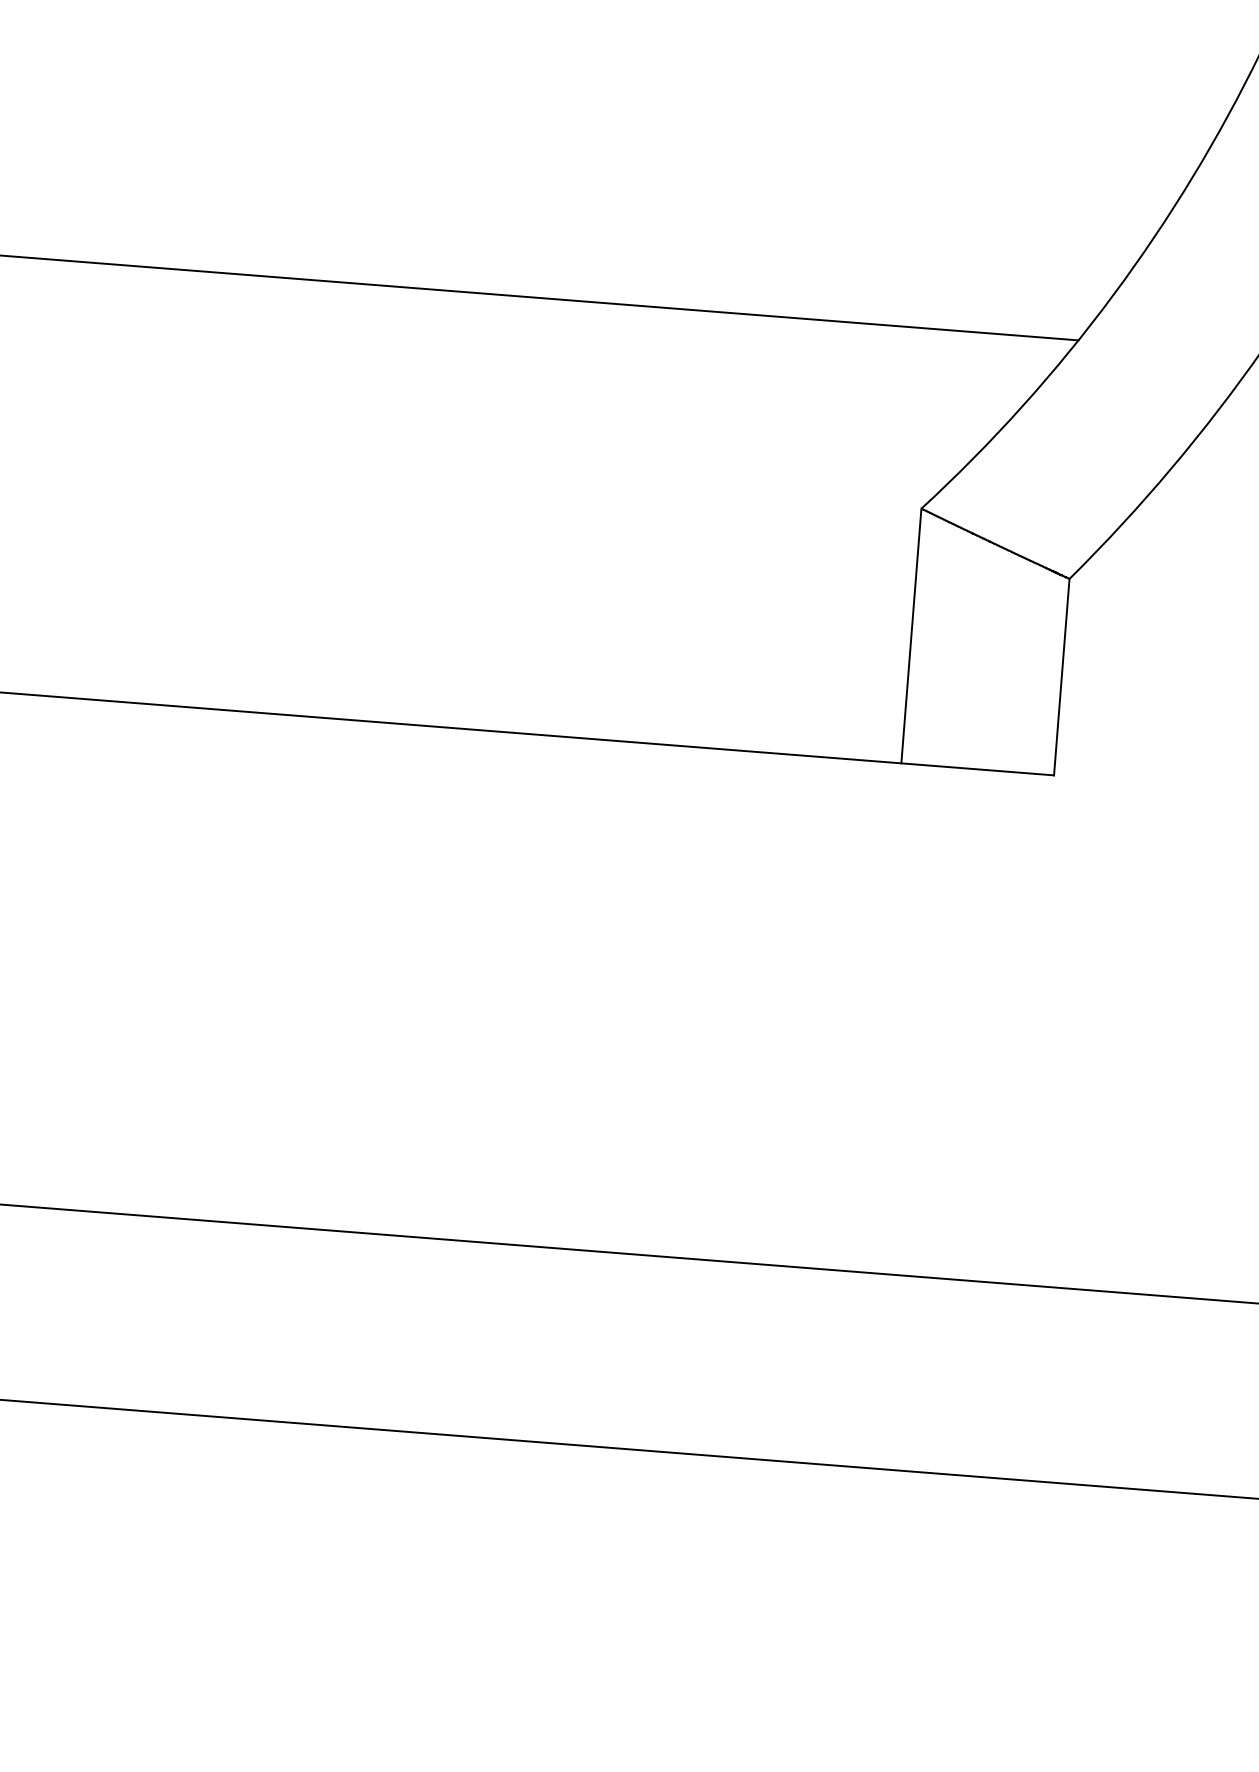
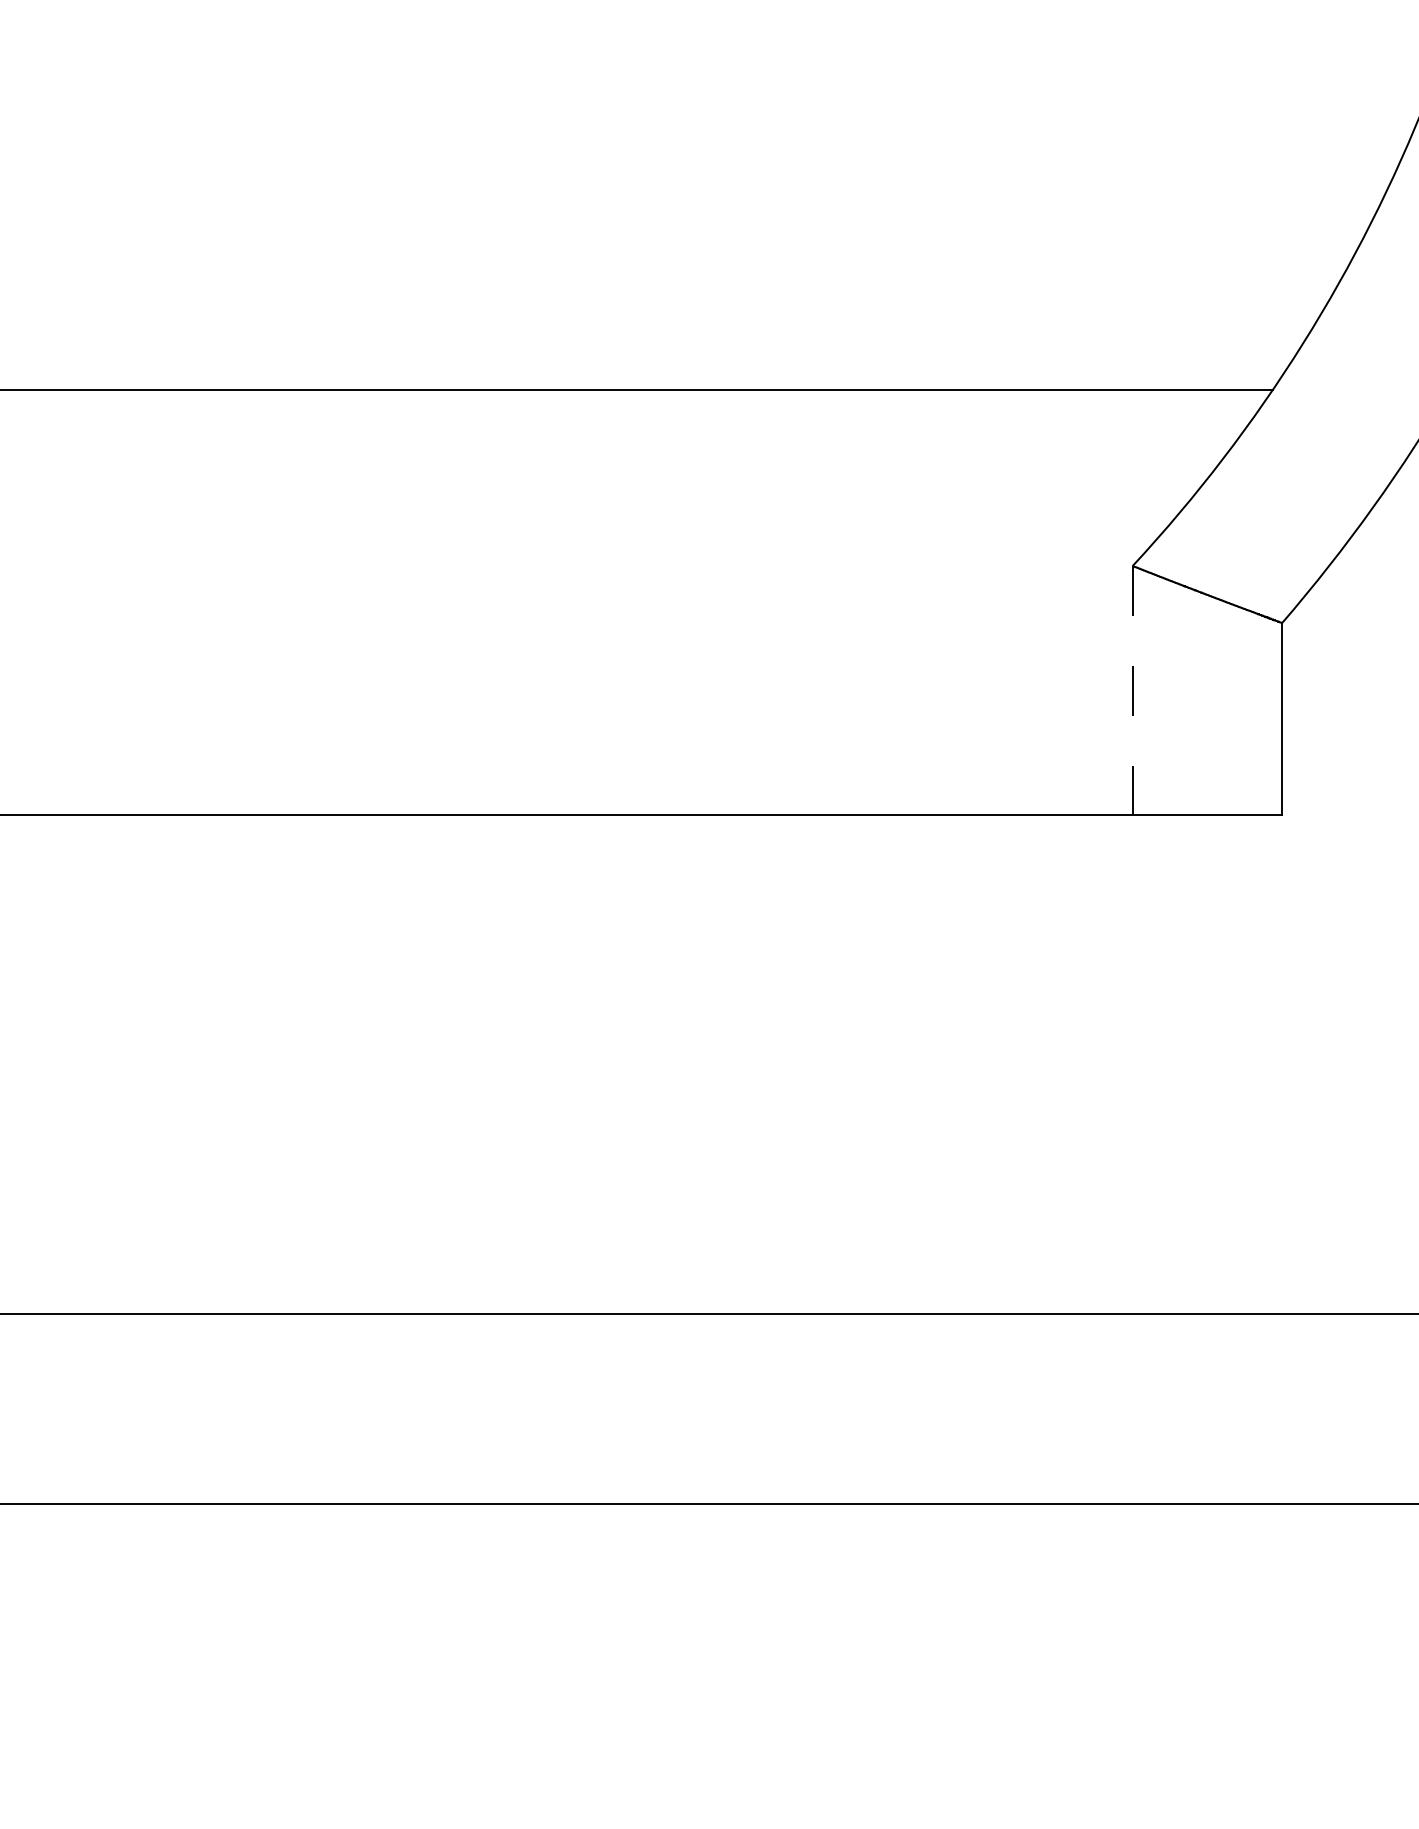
line: (911, 635) -> (1132, 690), solid -> dashed

